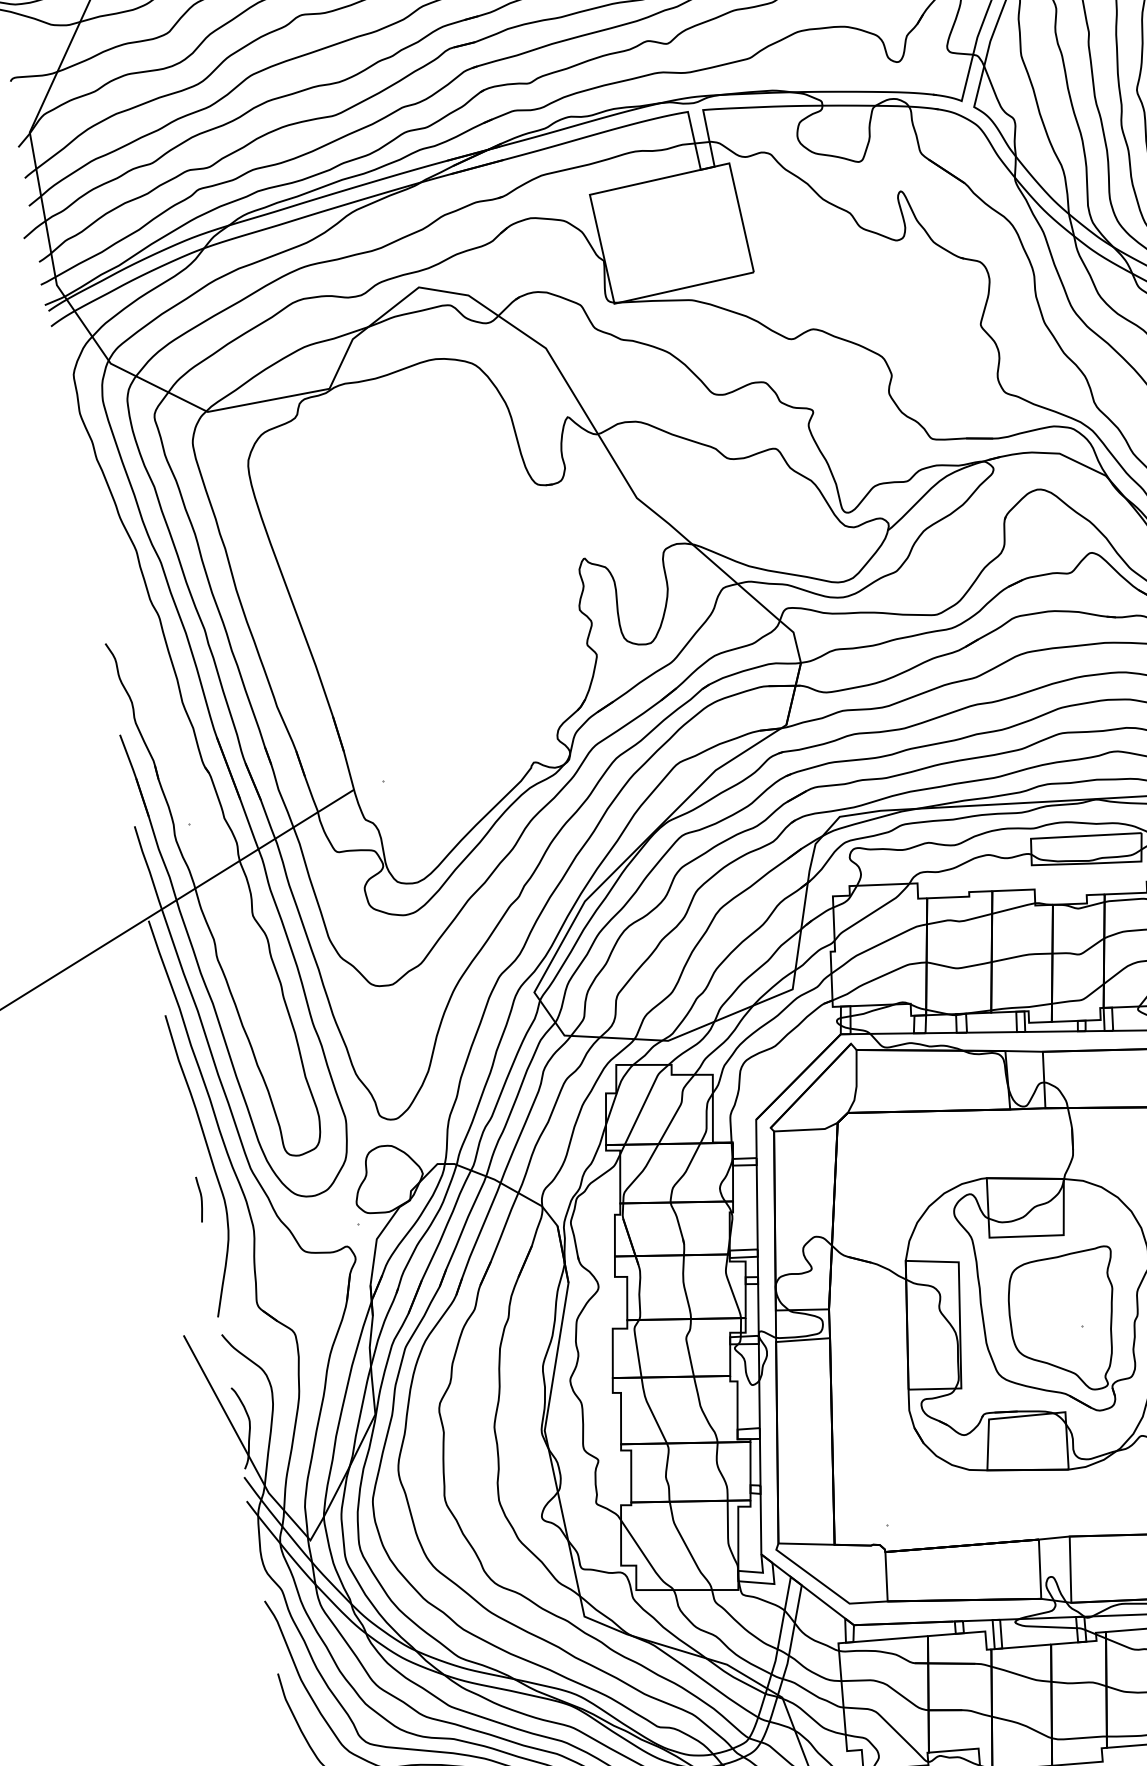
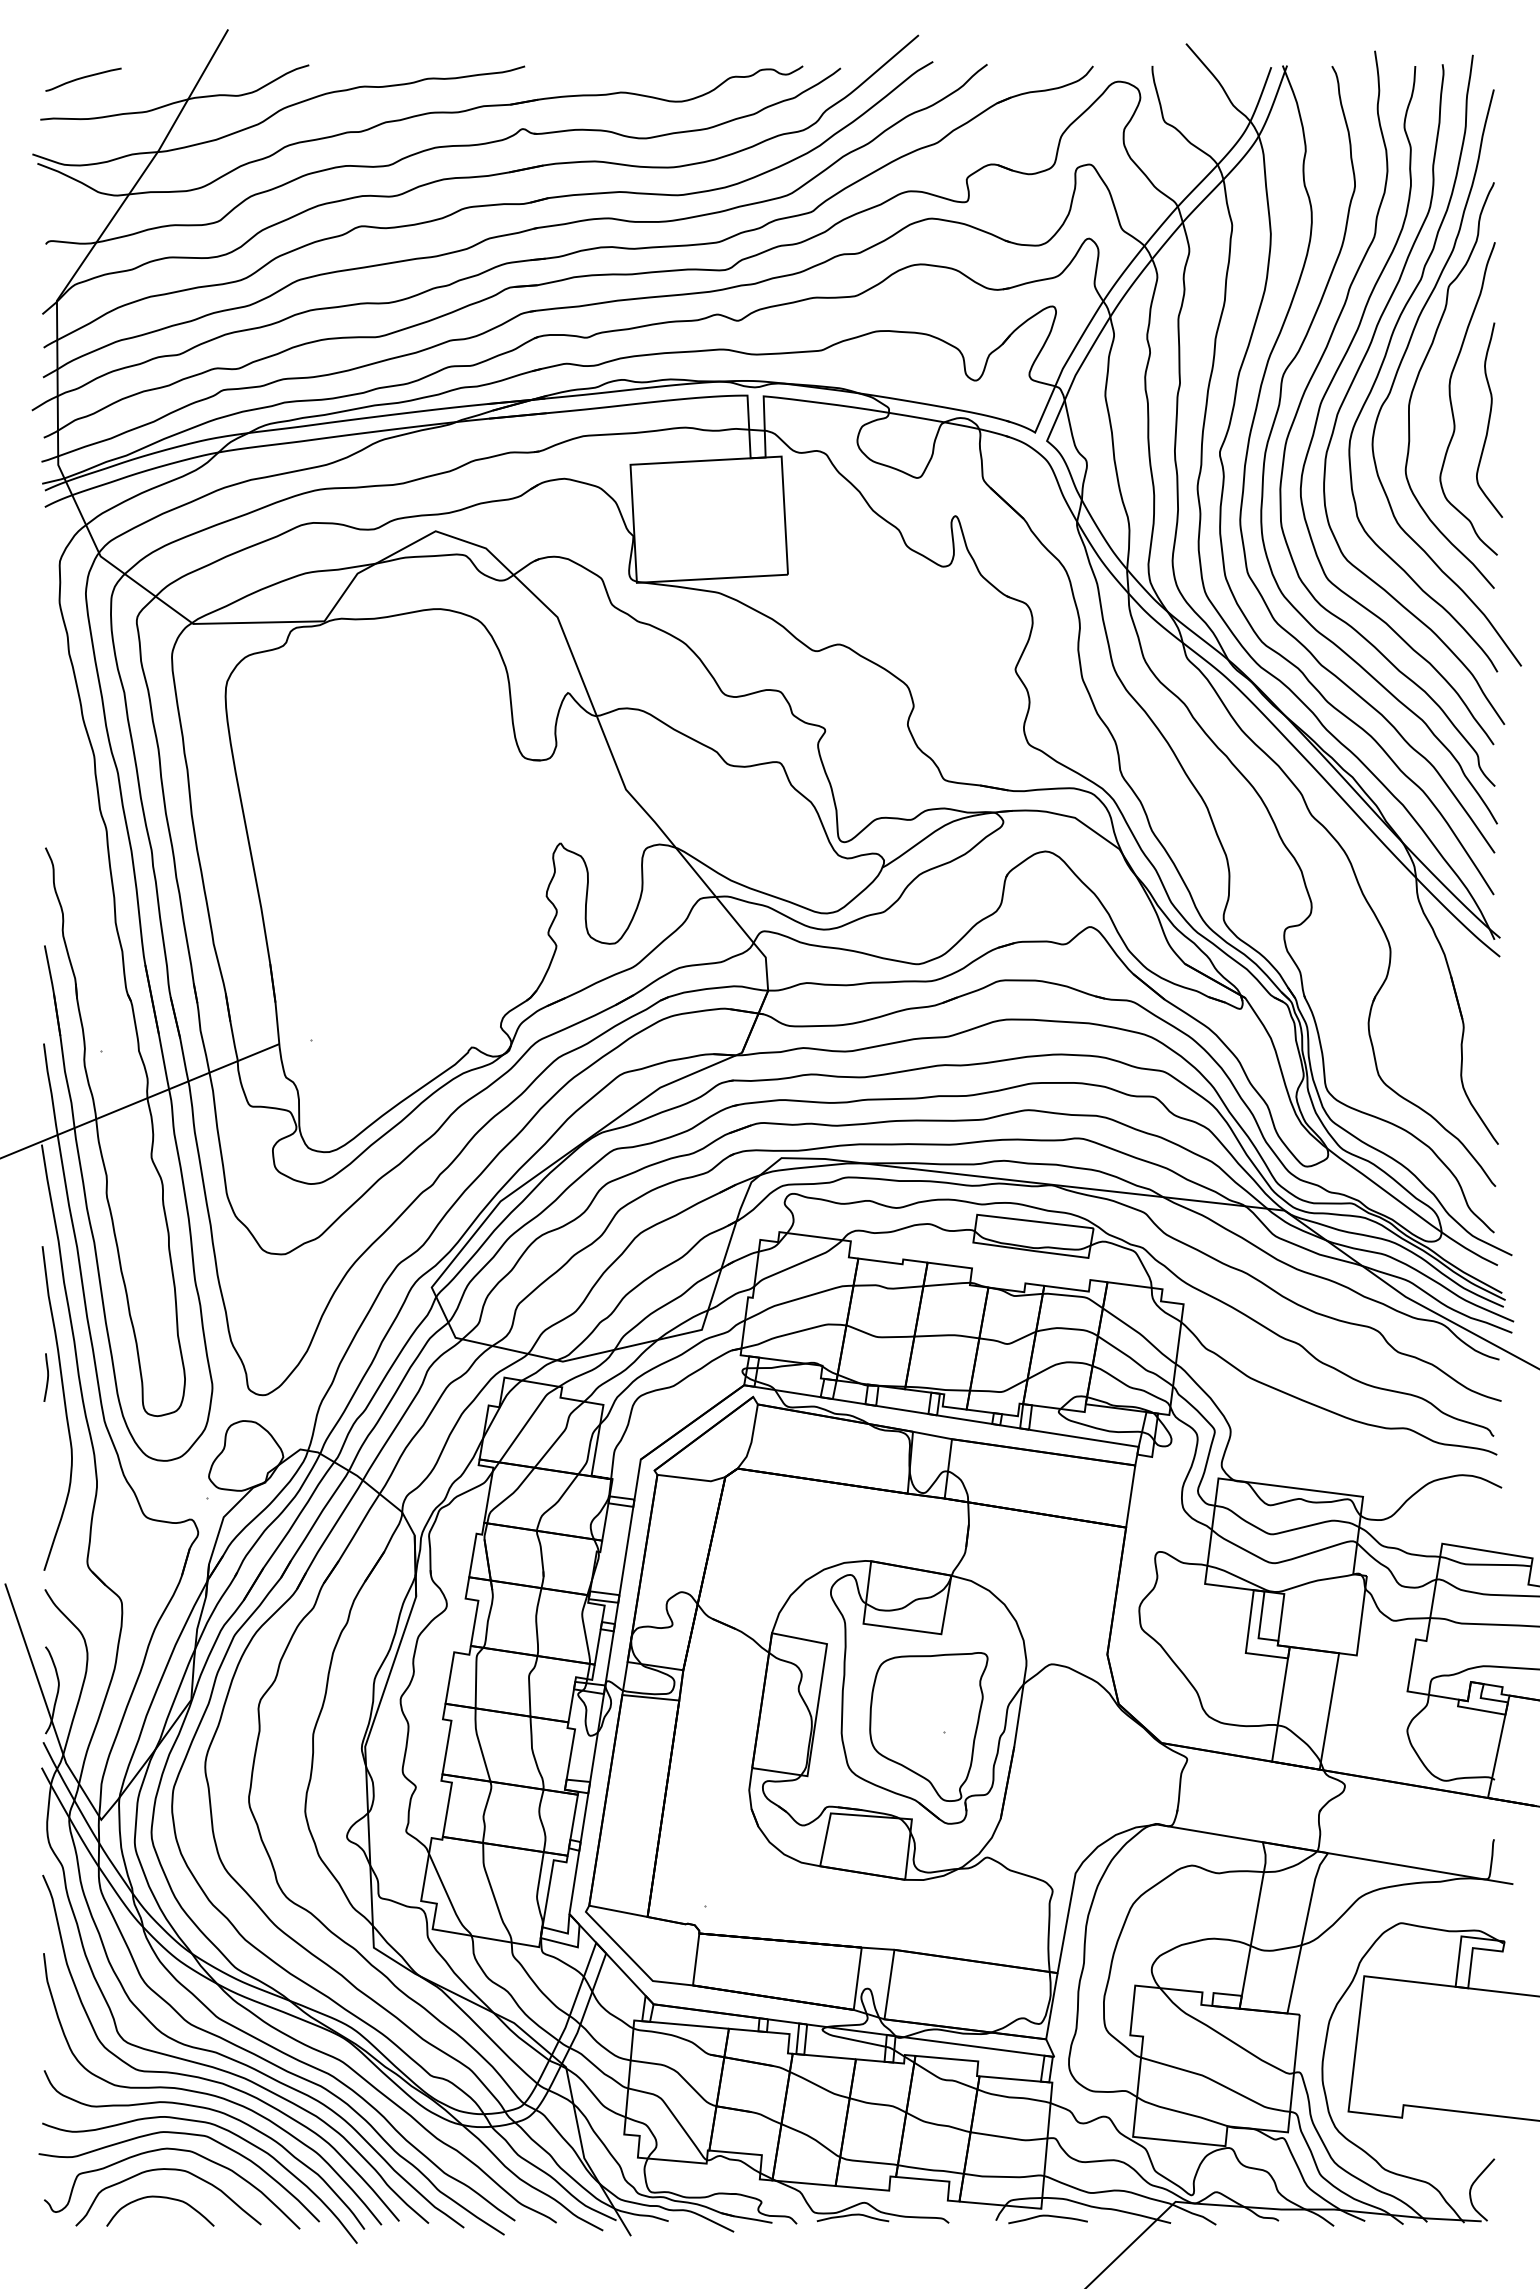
curve: (201, 1199) -> (47, 1377), moved

